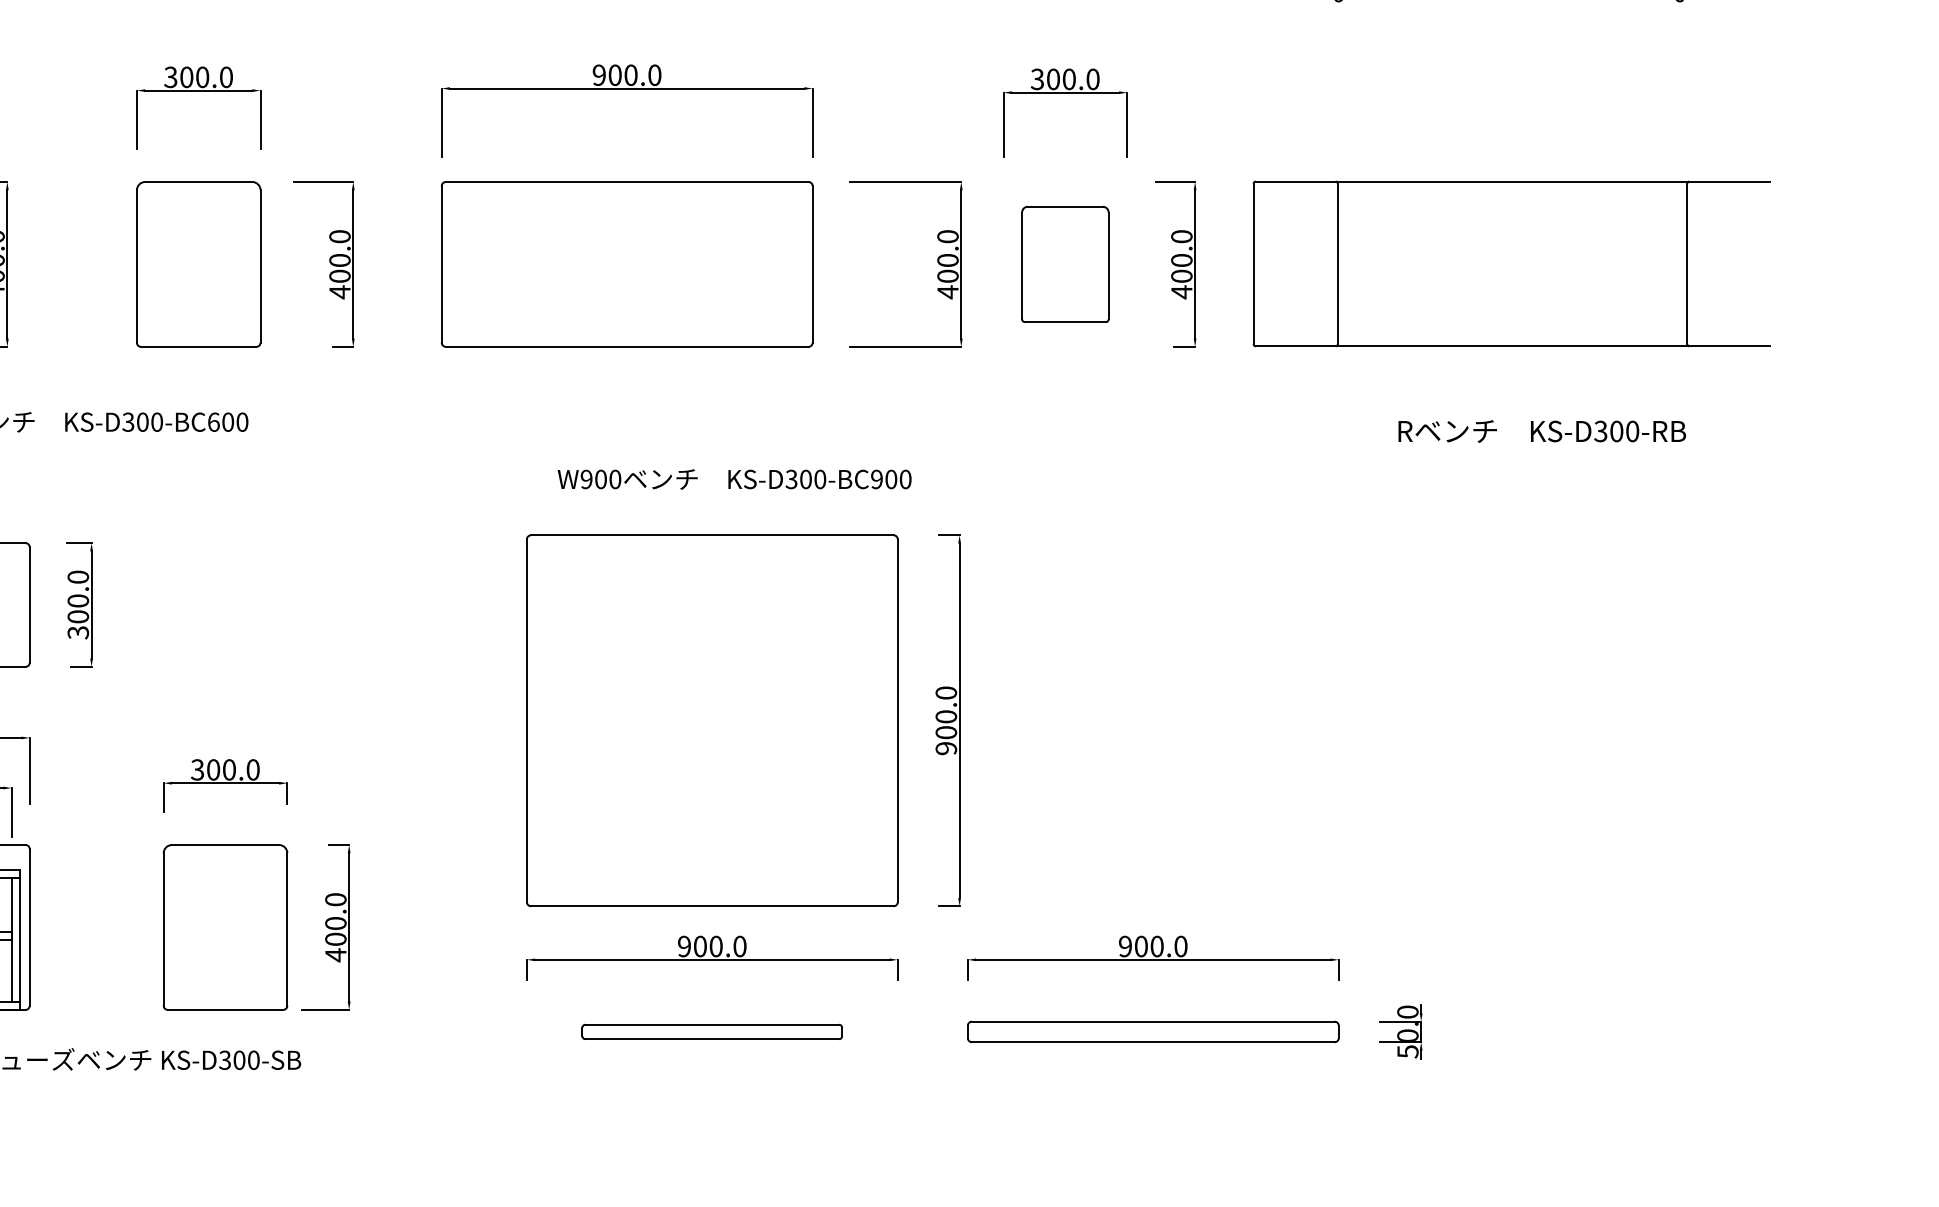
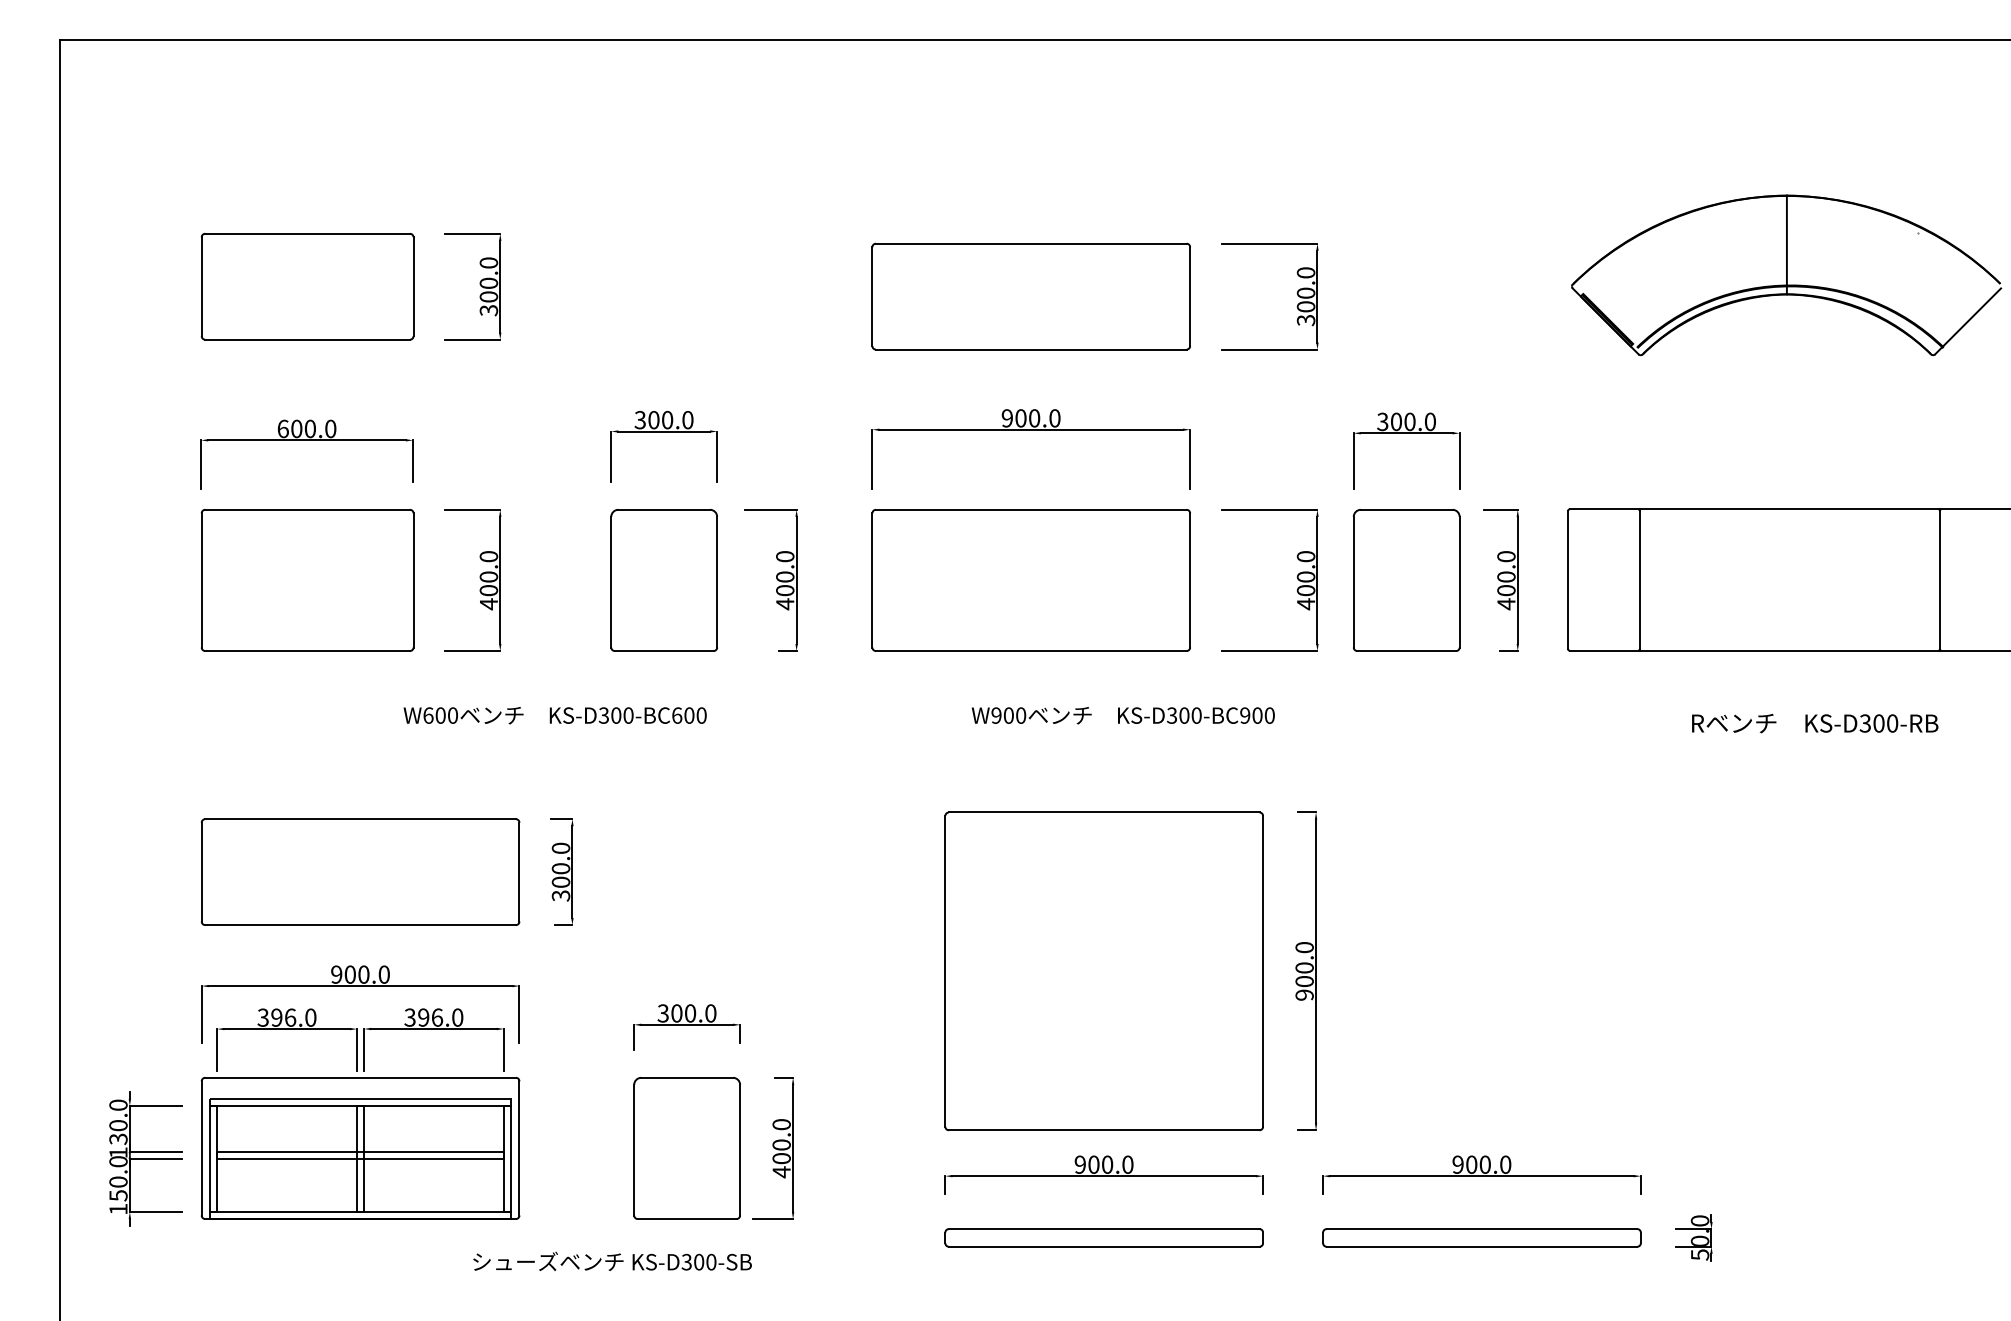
part: (1065, 264) -> (1406, 580), size x1.43
text: (733, 479) -> (1122, 715), moved
part: (711, 1031) -> (1103, 1237), size x1.43

